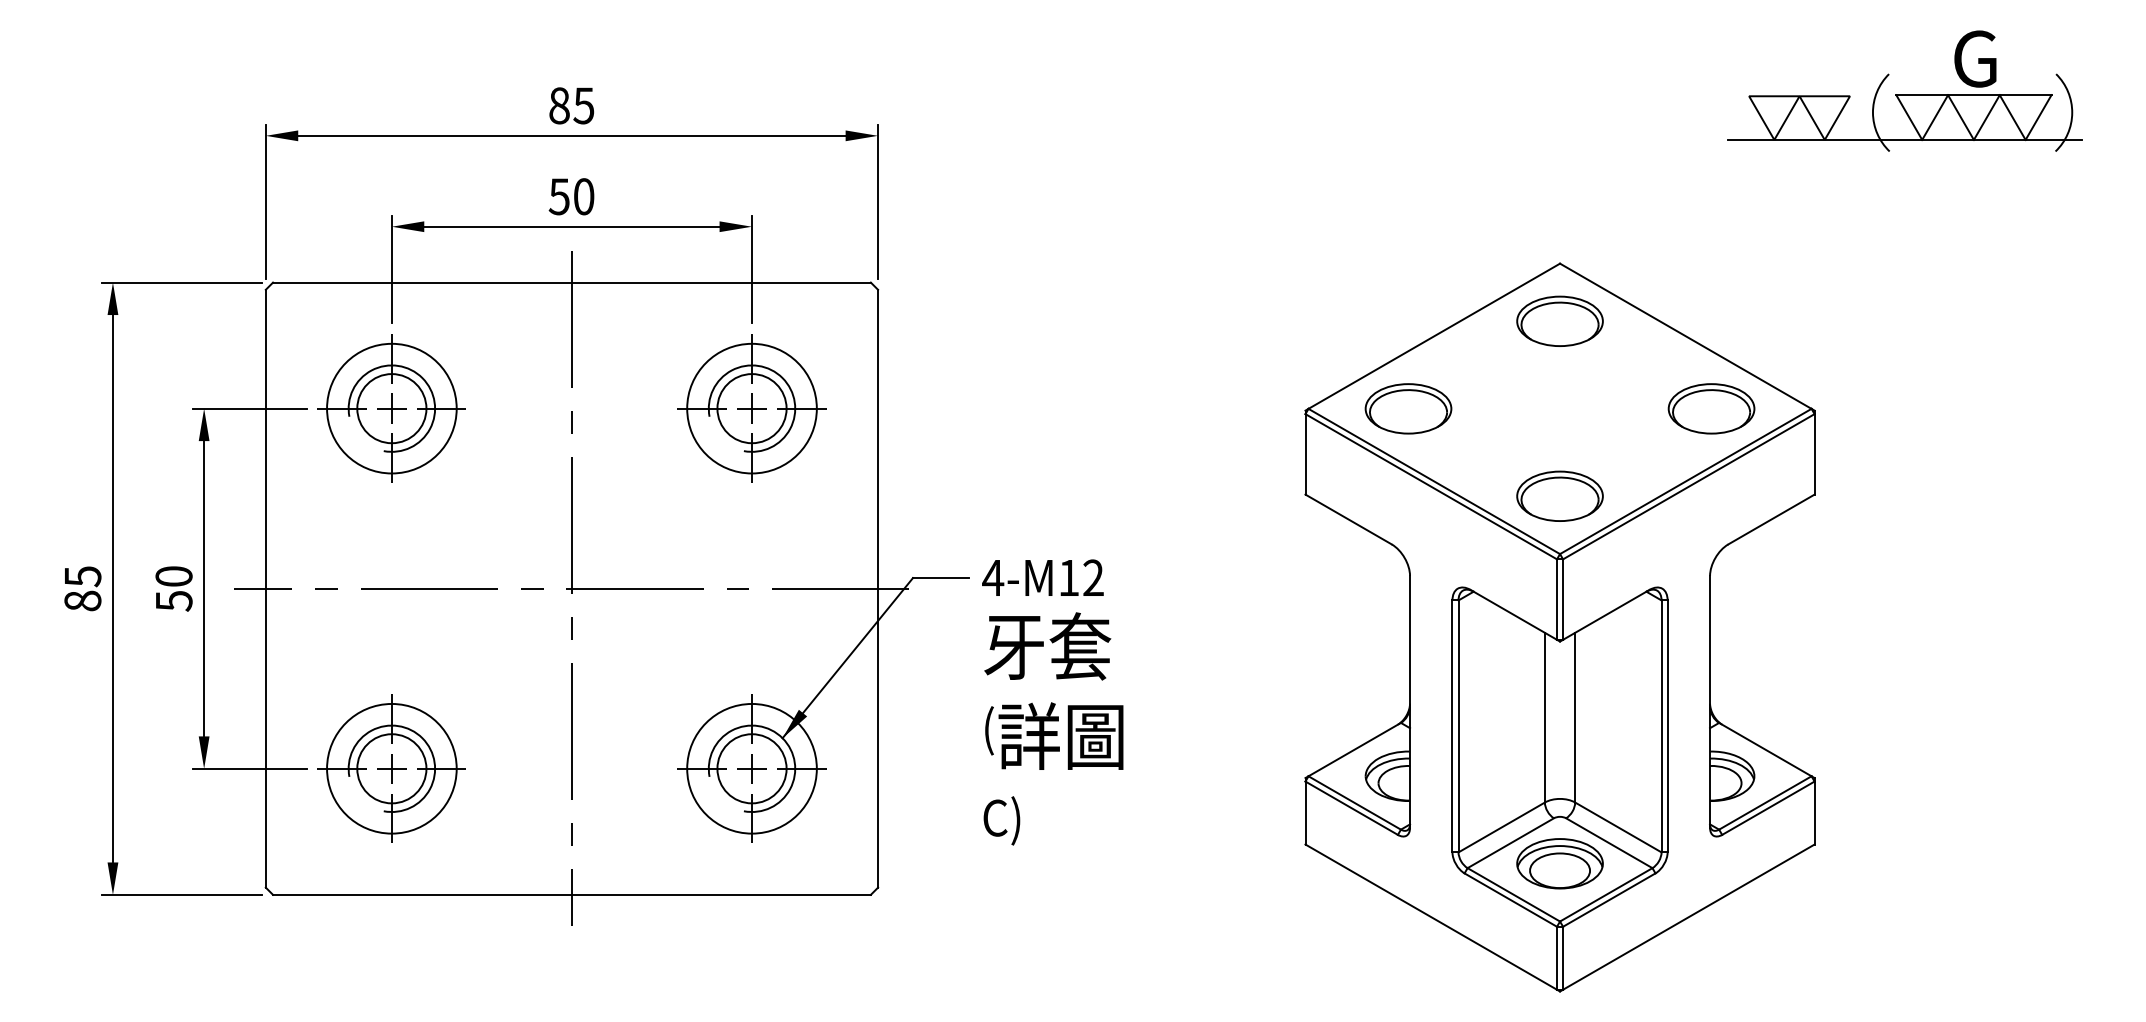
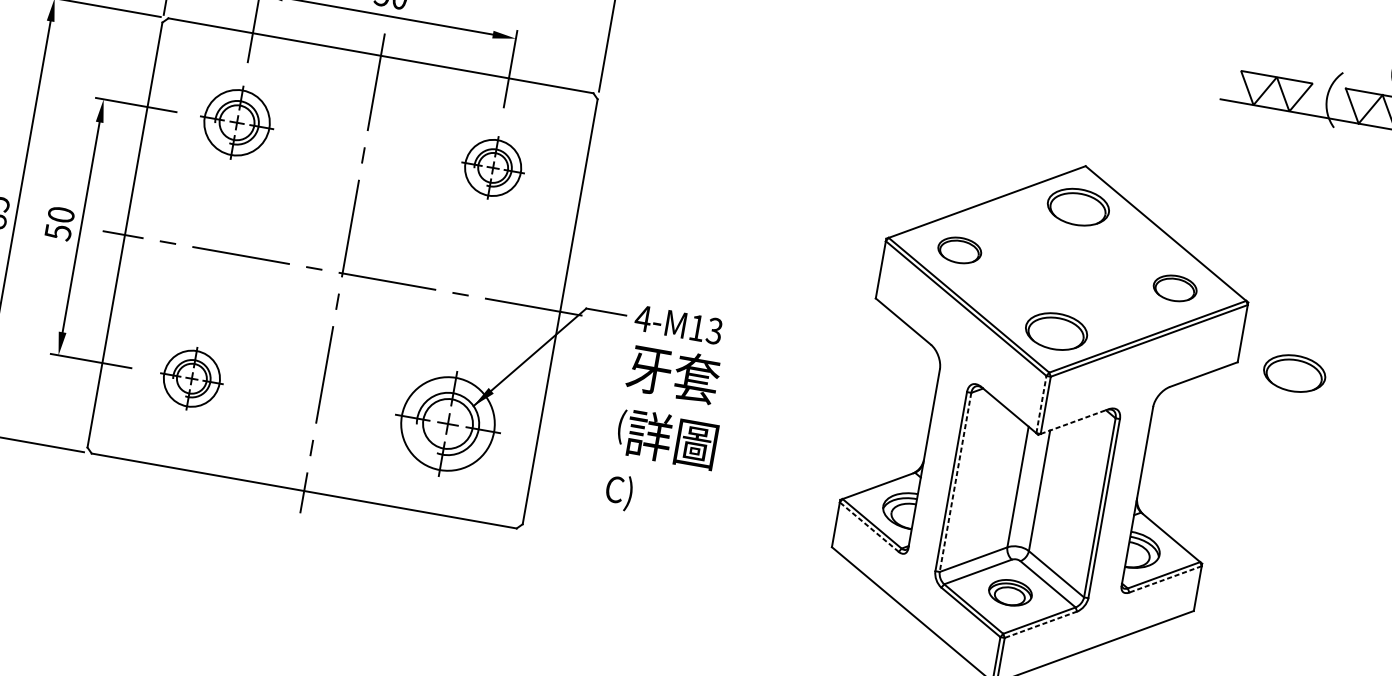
part: (391, 408) -> (236, 122), size x0.7
part: (751, 408) -> (492, 167), size x0.6
part: (1408, 408) -> (959, 250), size x0.7
part: (1711, 408) -> (1175, 288), size x0.7
part: (1894, 495) -> (1294, 372), added
text: (1093, 578) -> (714, 331), 4-M12 -> 4-M13
line: (1557, 599) -> (1041, 404), solid -> dashed
line: (1606, 614) -> (1074, 421), solid -> dashed
line: (1458, 726) -> (955, 482), solid -> dashed
part: (391, 768) -> (191, 378), size x0.6
line: (1351, 807) -> (869, 526), solid -> dashed
line: (1767, 808) -> (1164, 579), solid -> dashed
part: (1559, 863) -> (1010, 592), size x0.7
line: (1608, 900) -> (1040, 624), solid -> dashed

